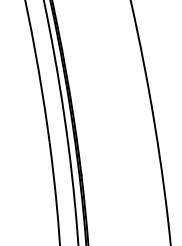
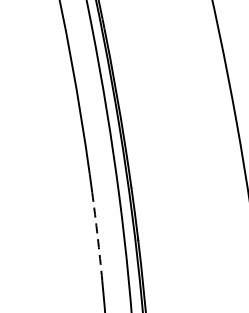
arc: (53, 173) -> (97, 236), solid -> dashed

